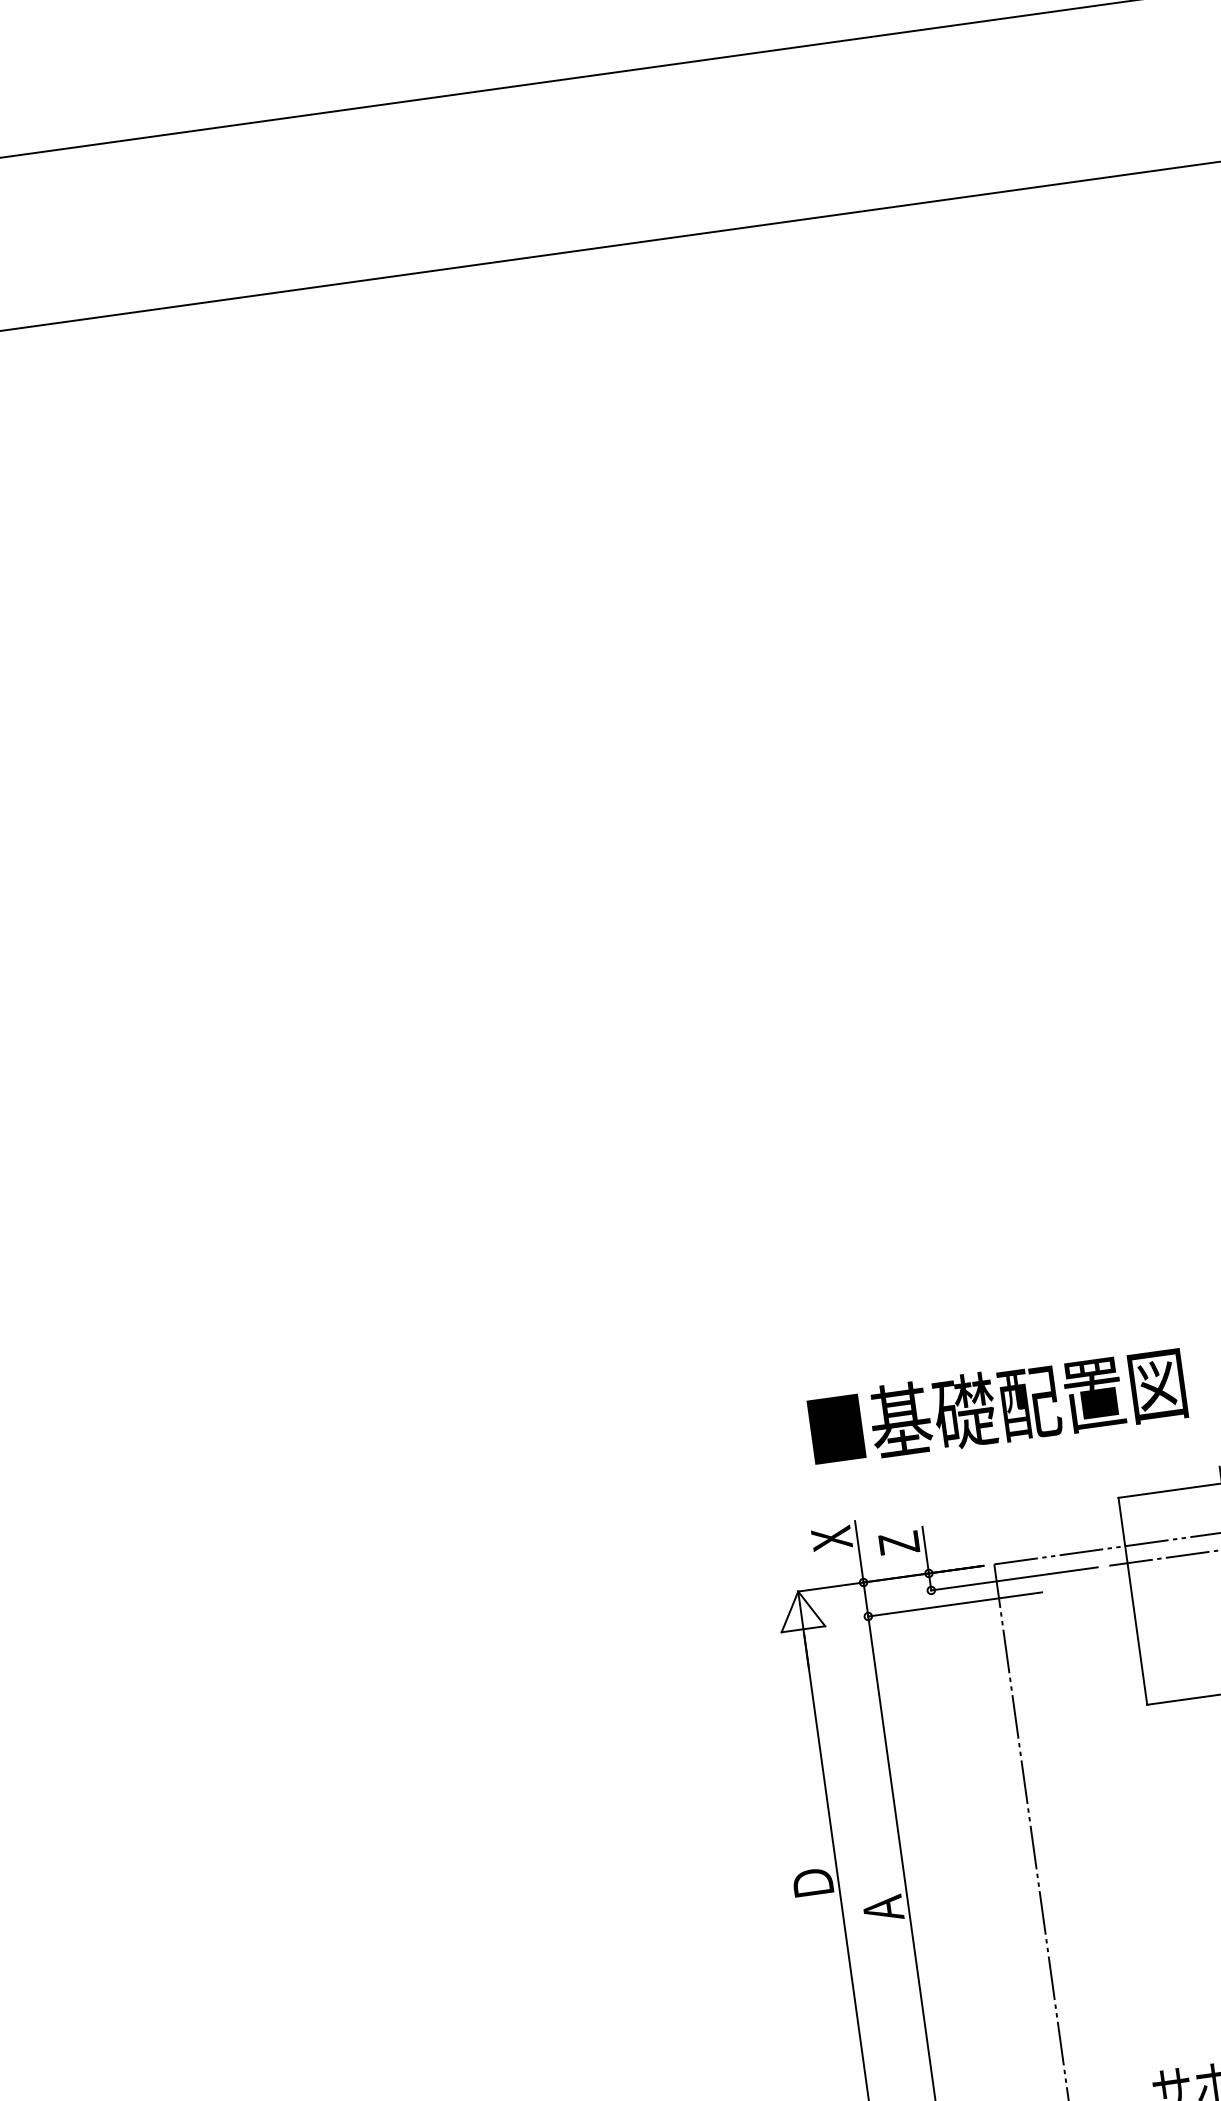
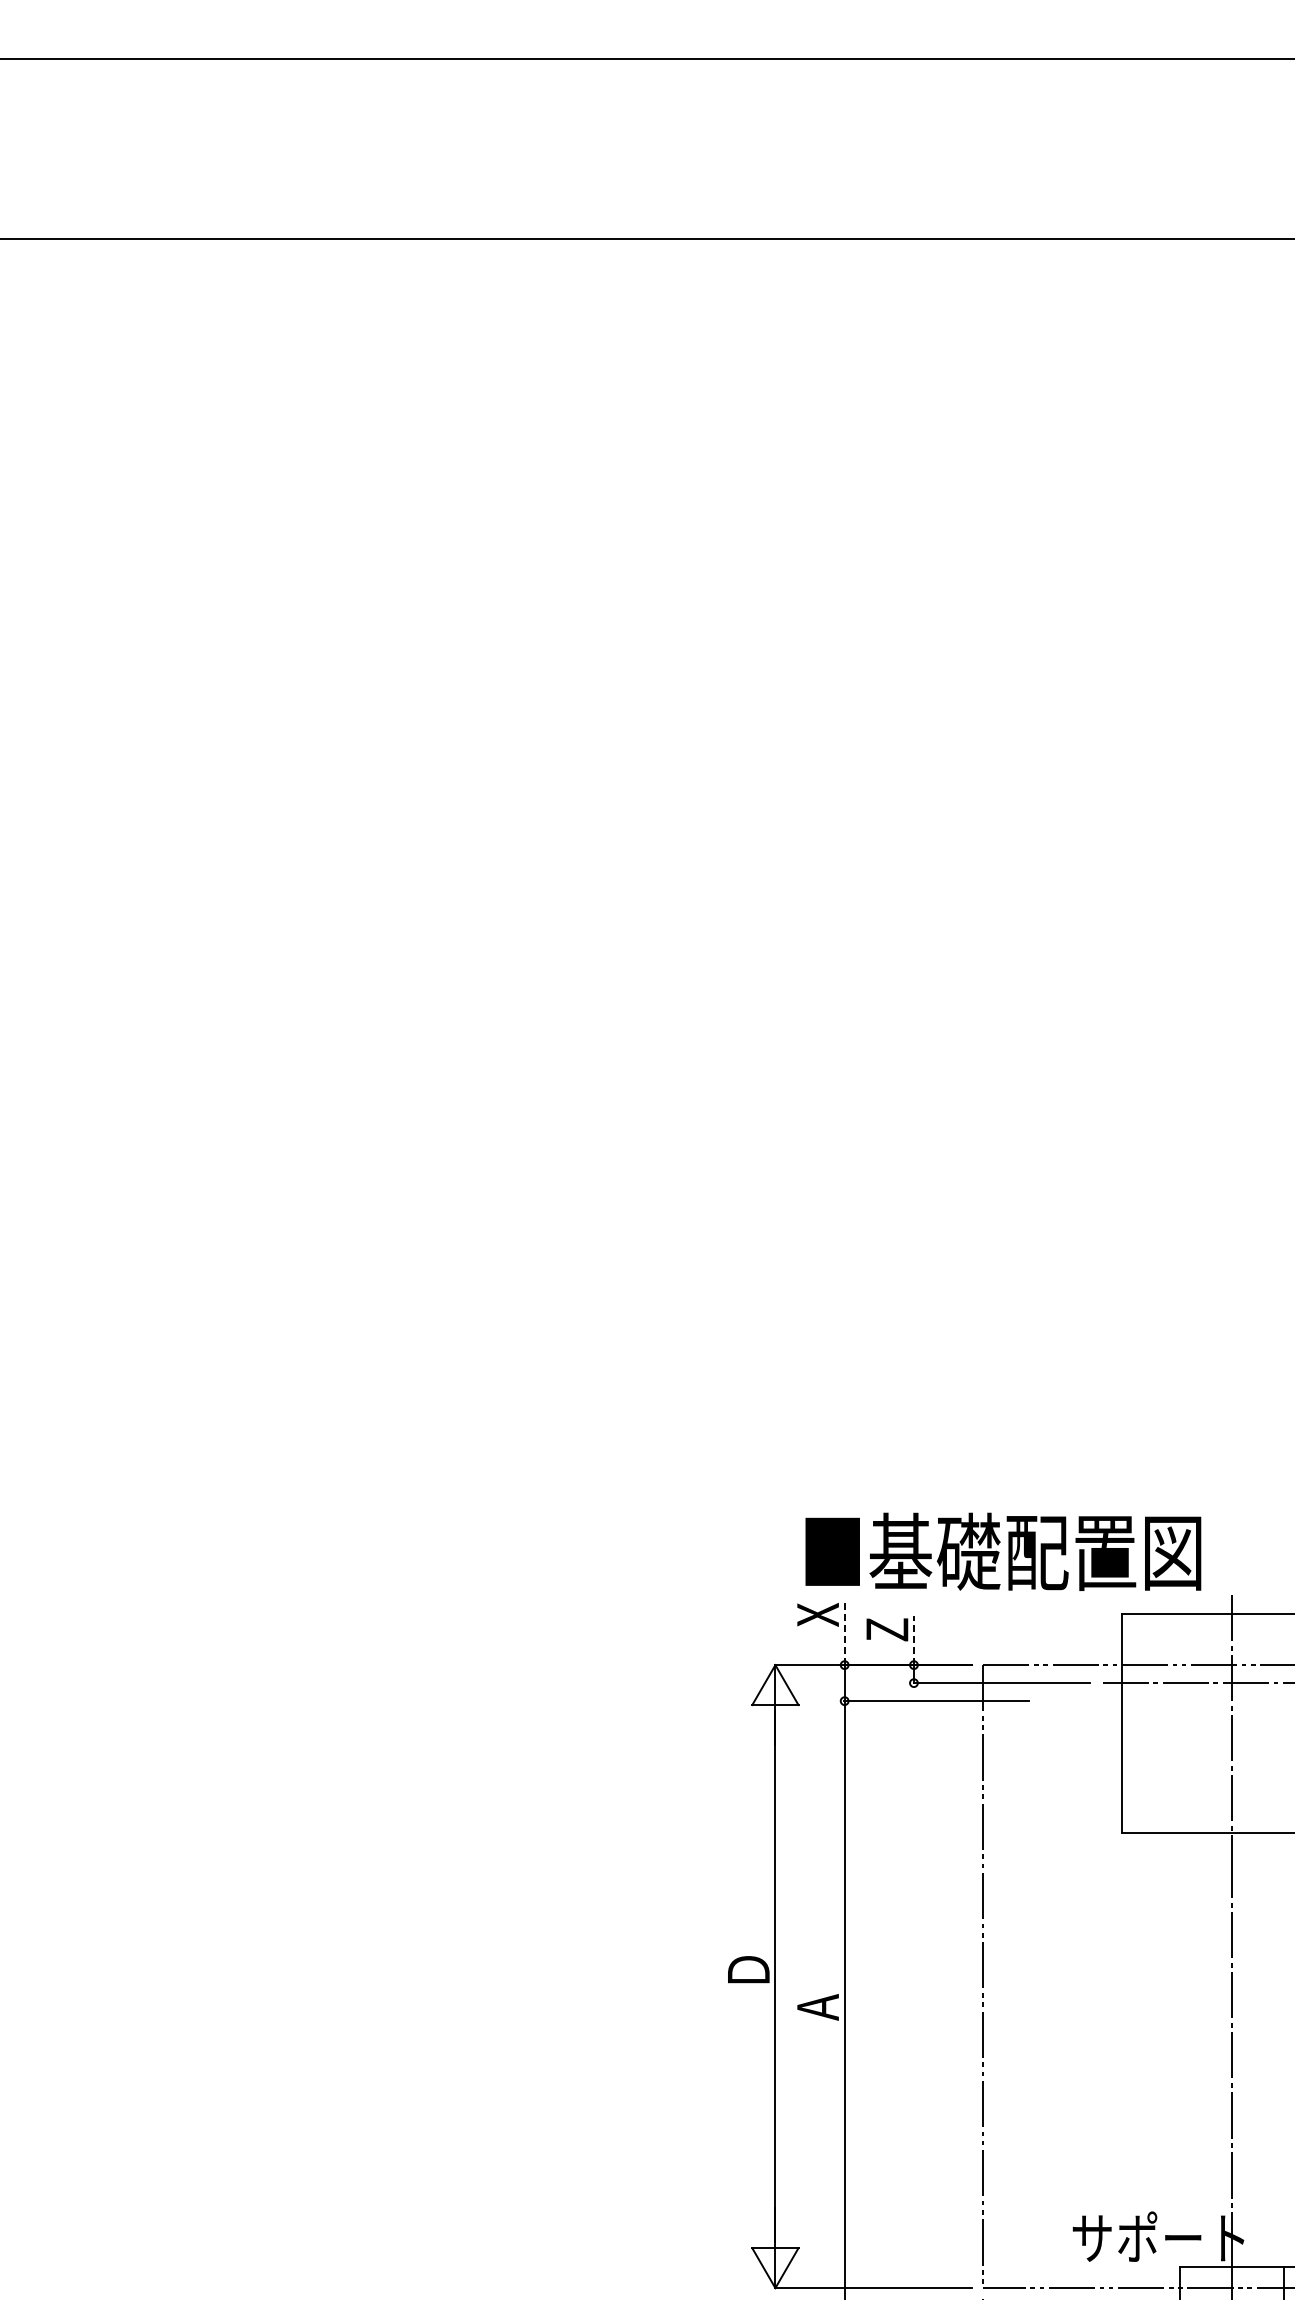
text: (997, 1406) -> (1003, 1551), moved
line: (925, 1550) -> (913, 1640), solid -> dashed
line: (859, 1551) -> (844, 1632), solid -> dashed

